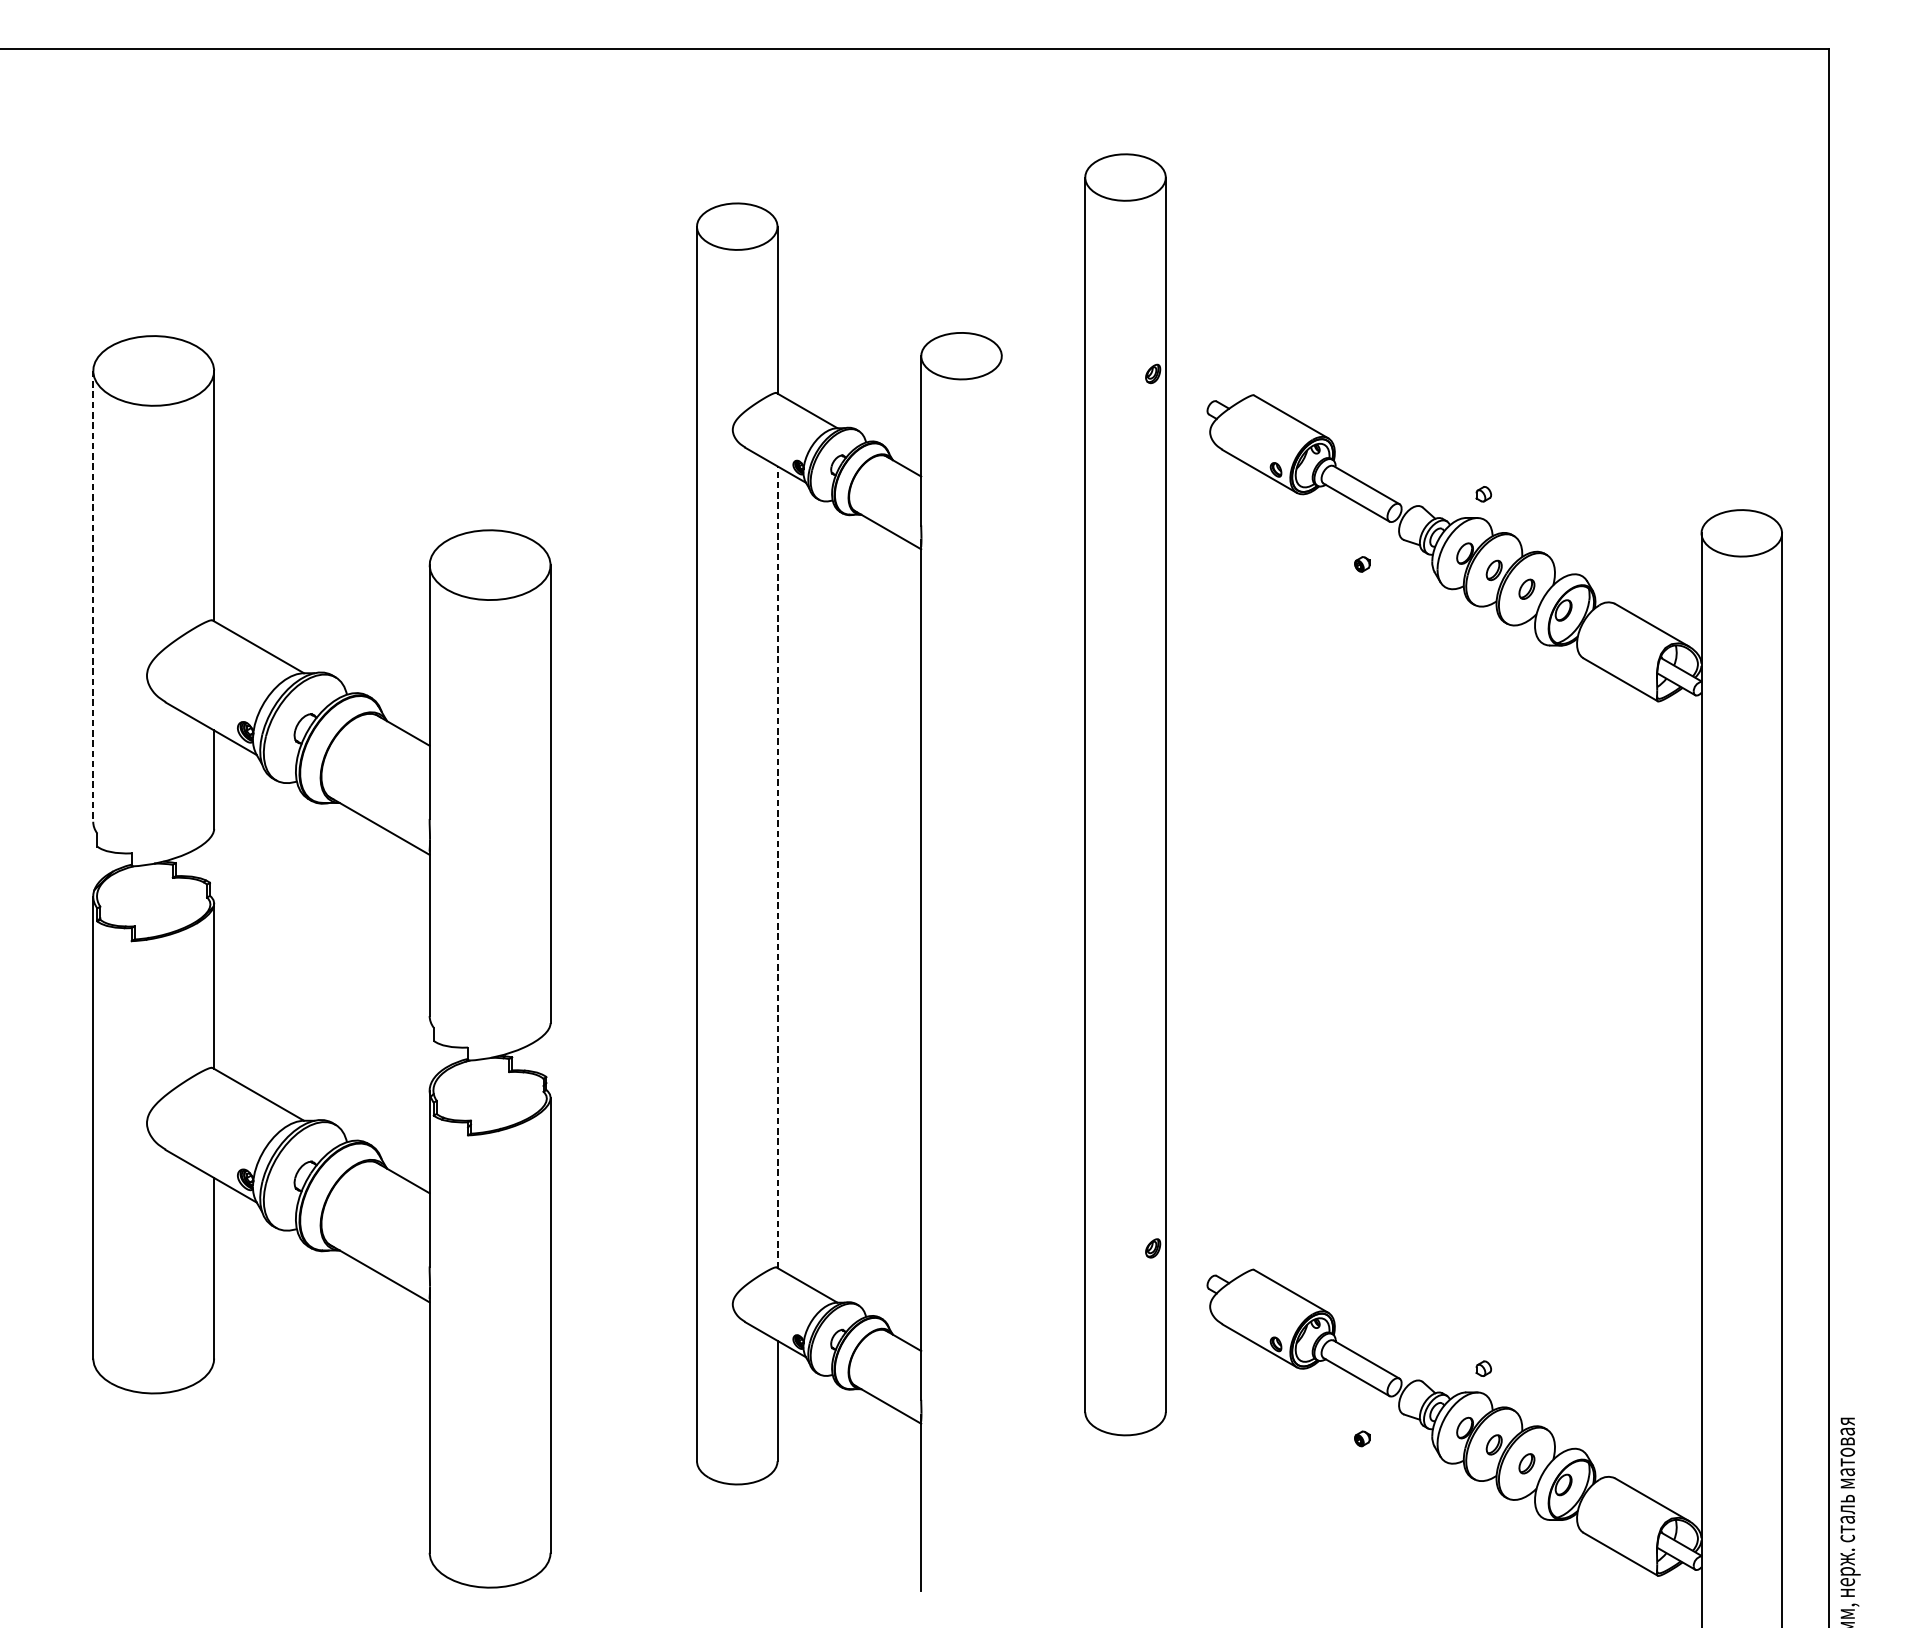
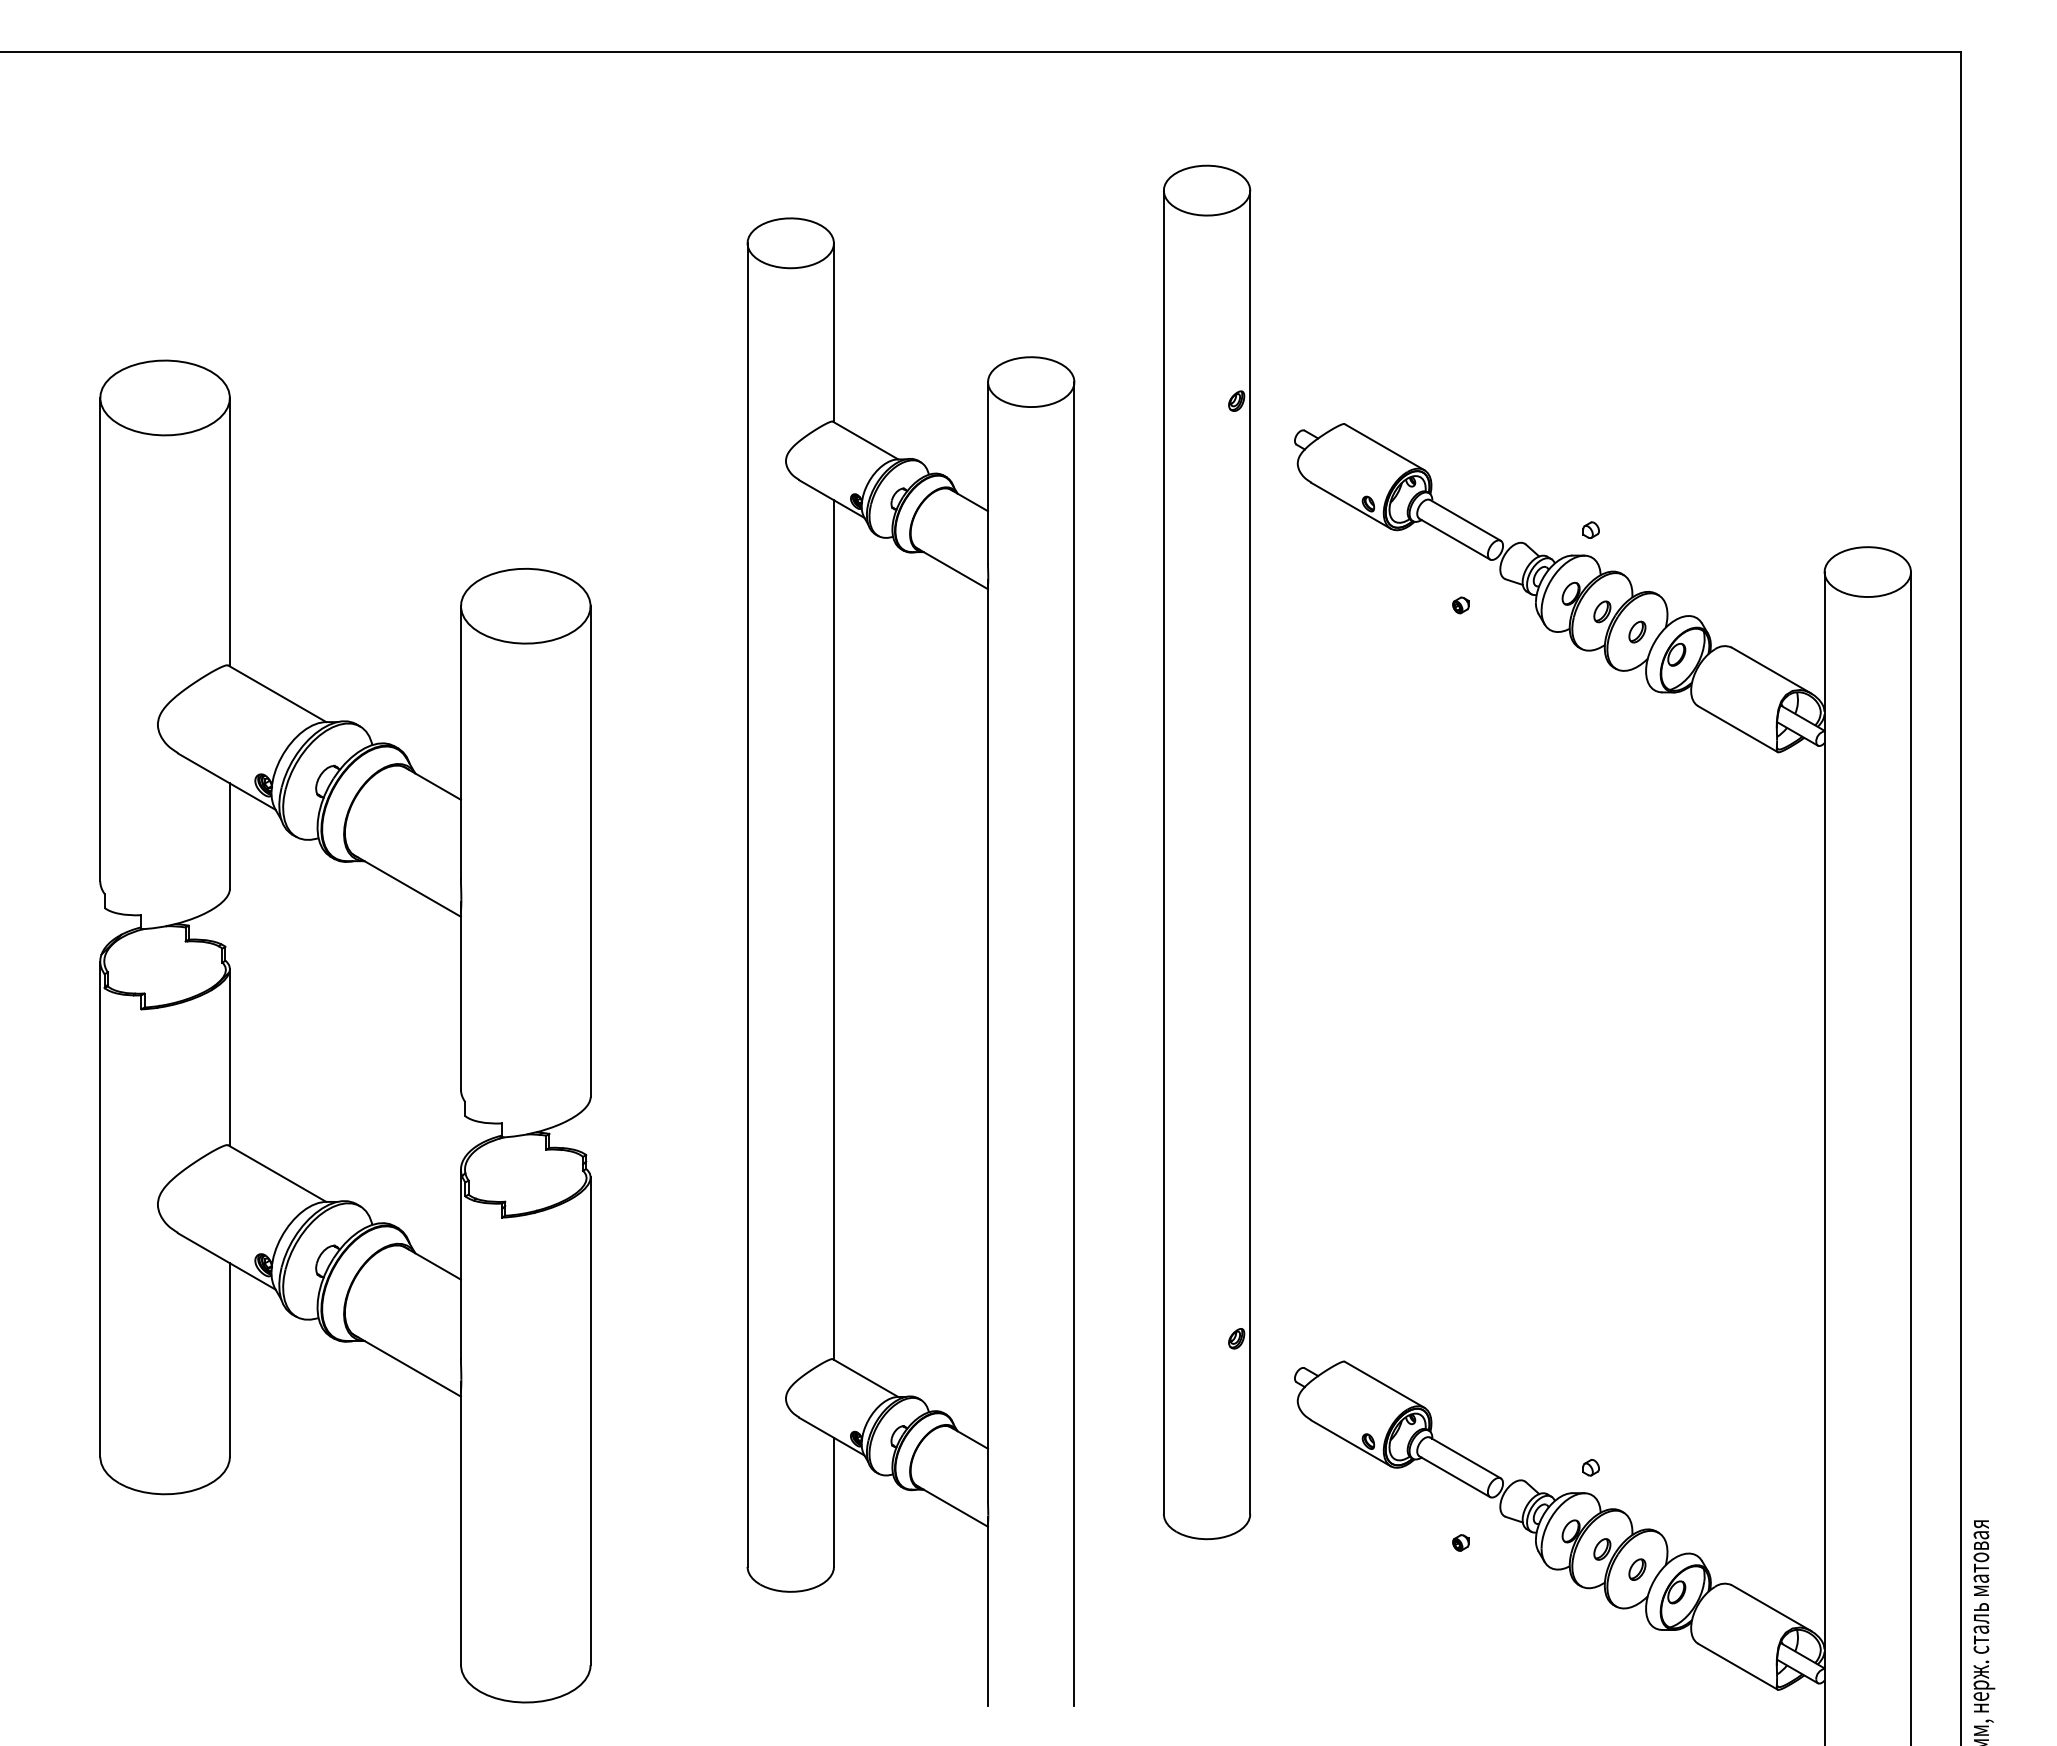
line: (93, 596) -> (100, 639), dashed -> solid
line: (777, 867) -> (833, 930), dashed -> solid
line: (1001, 973) -> (1074, 1043), added

